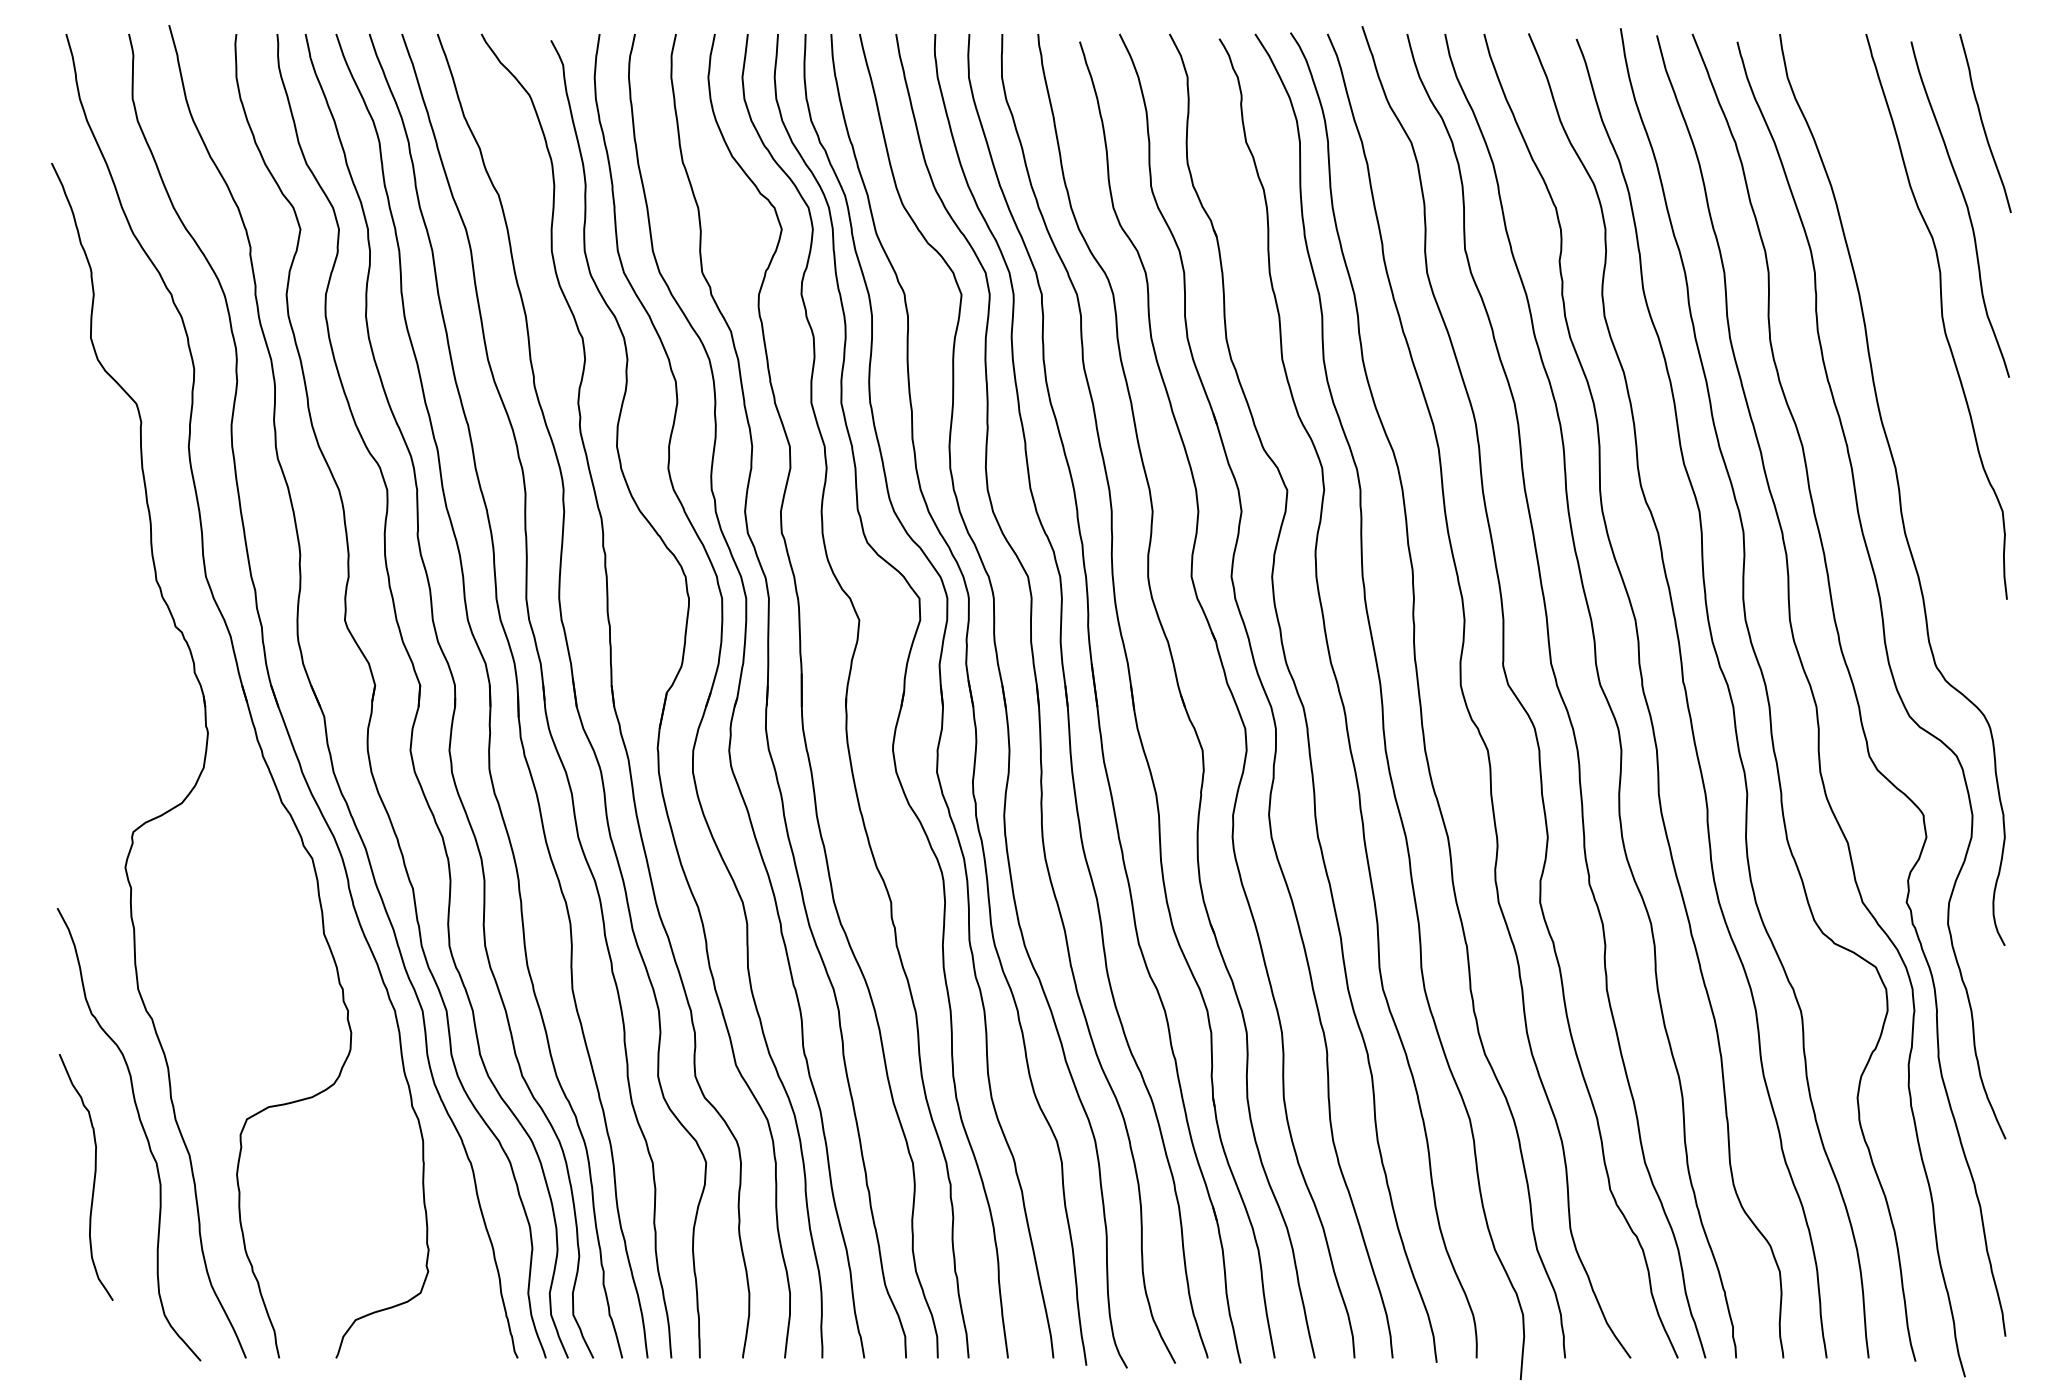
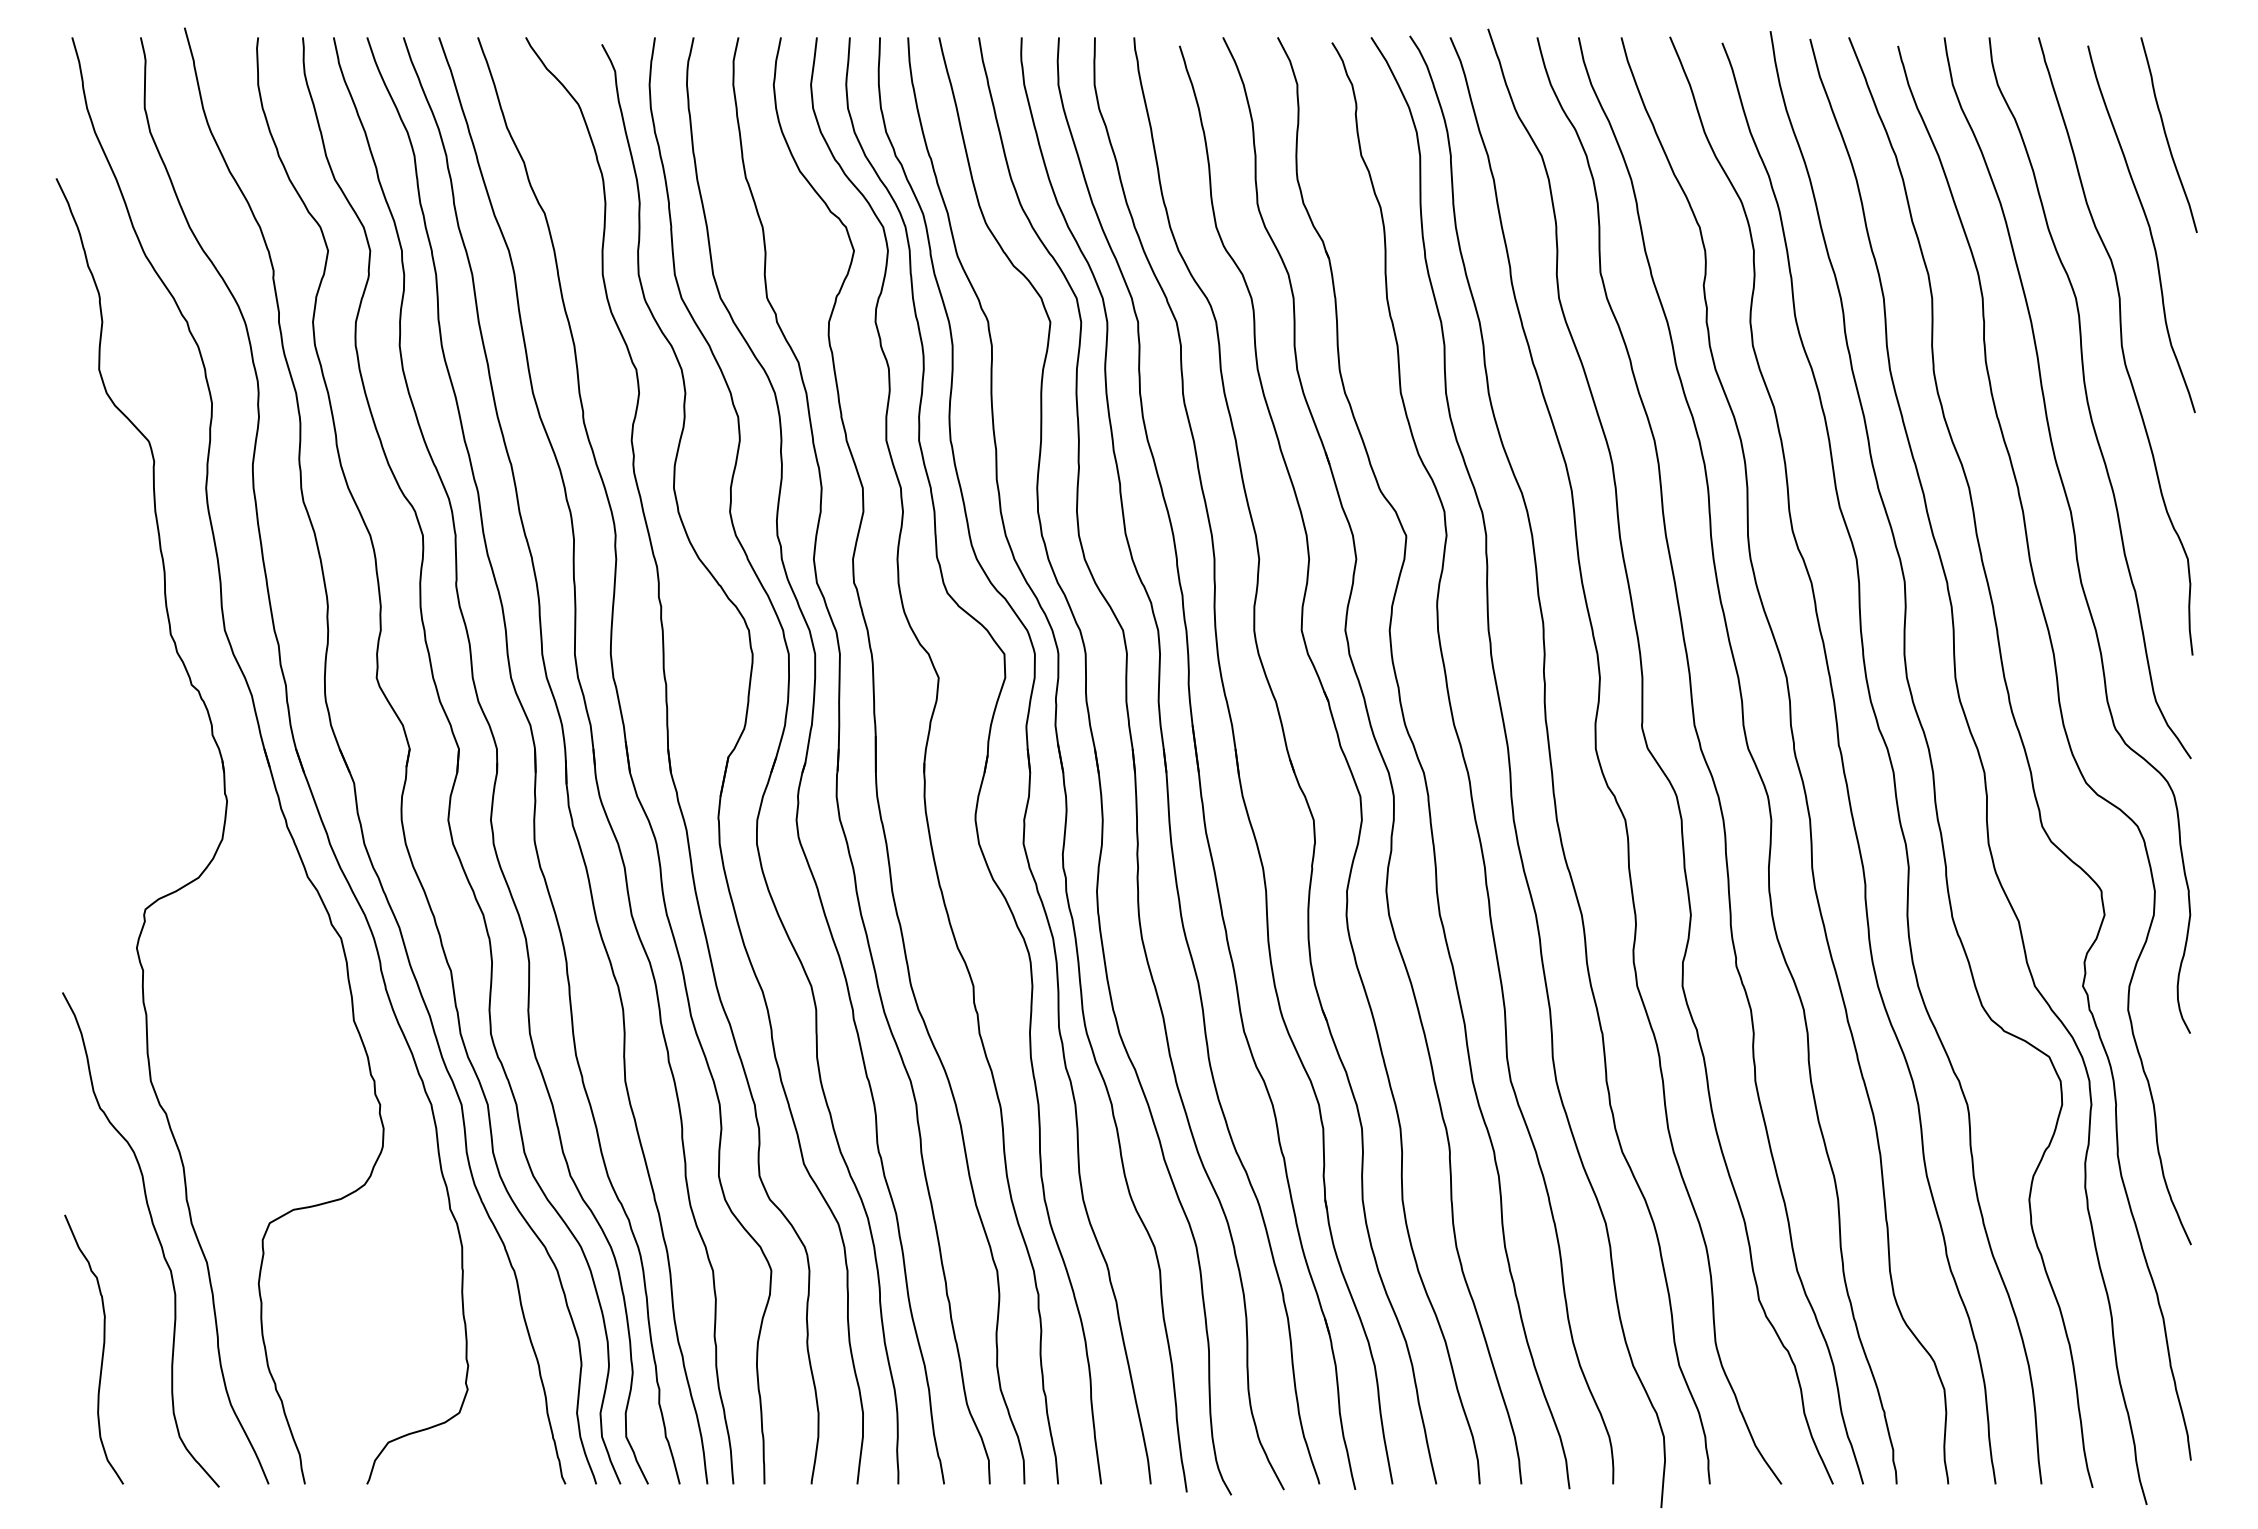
curve: (1911, 365) -> (2088, 399), added
curve: (93, 1177) -> (102, 1349), moved

